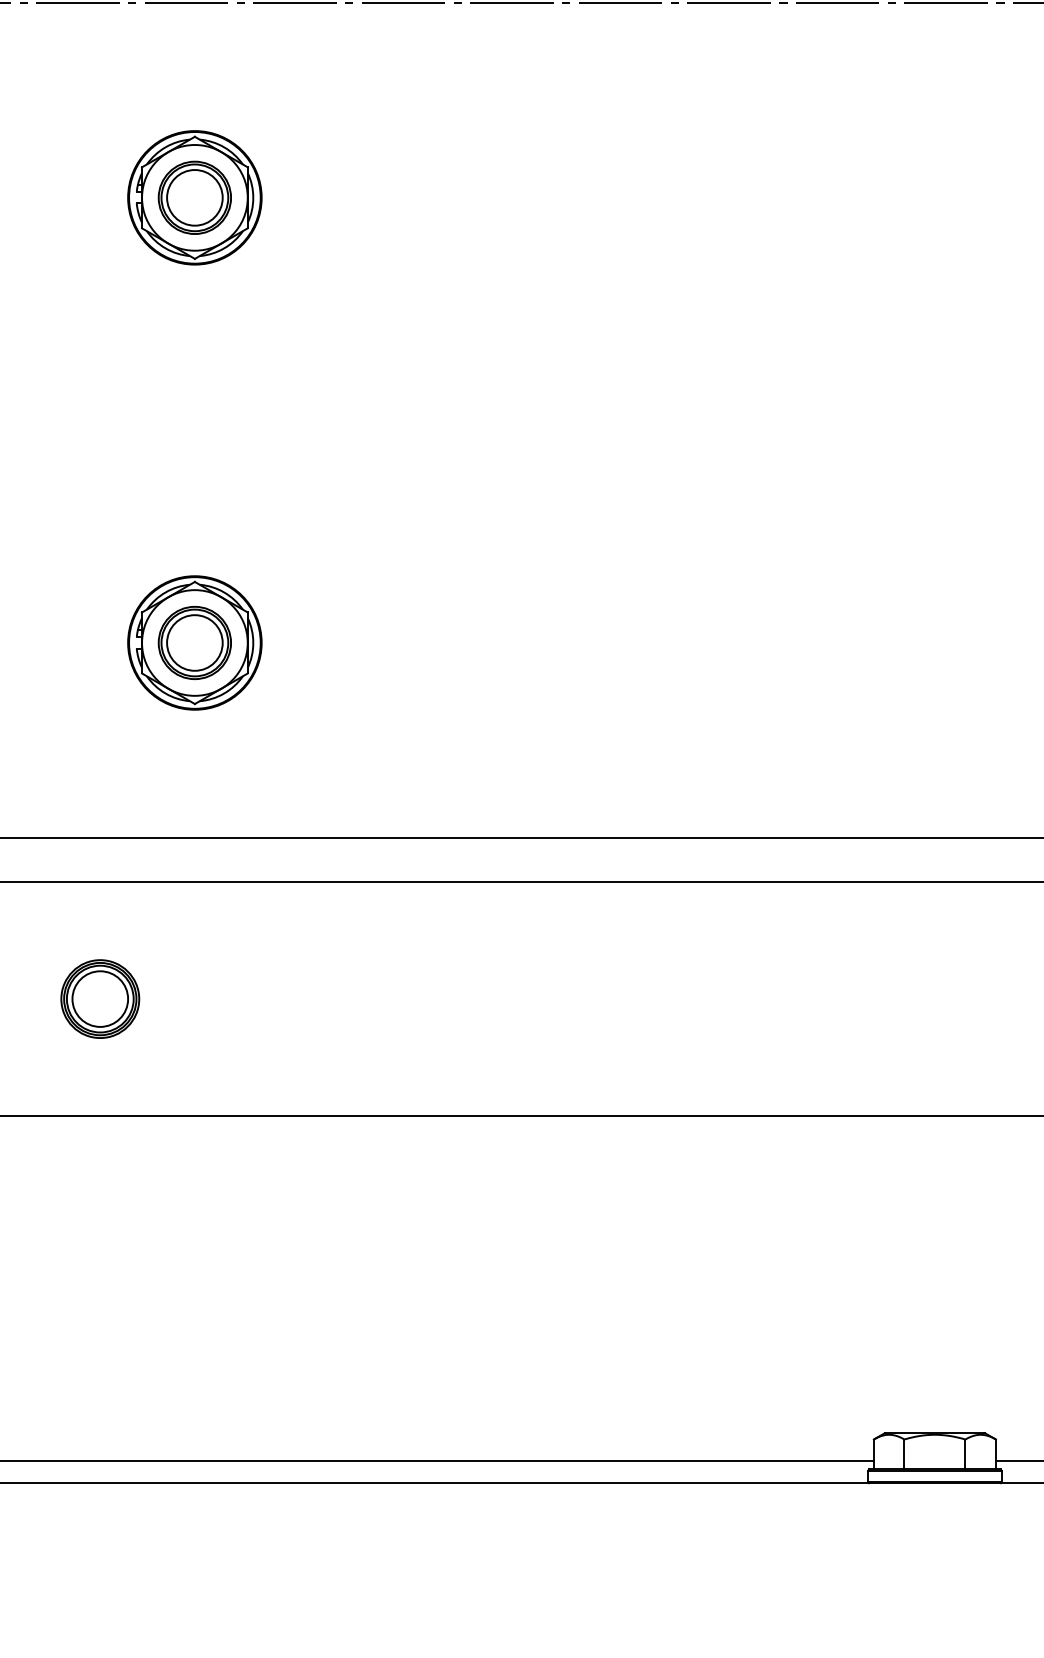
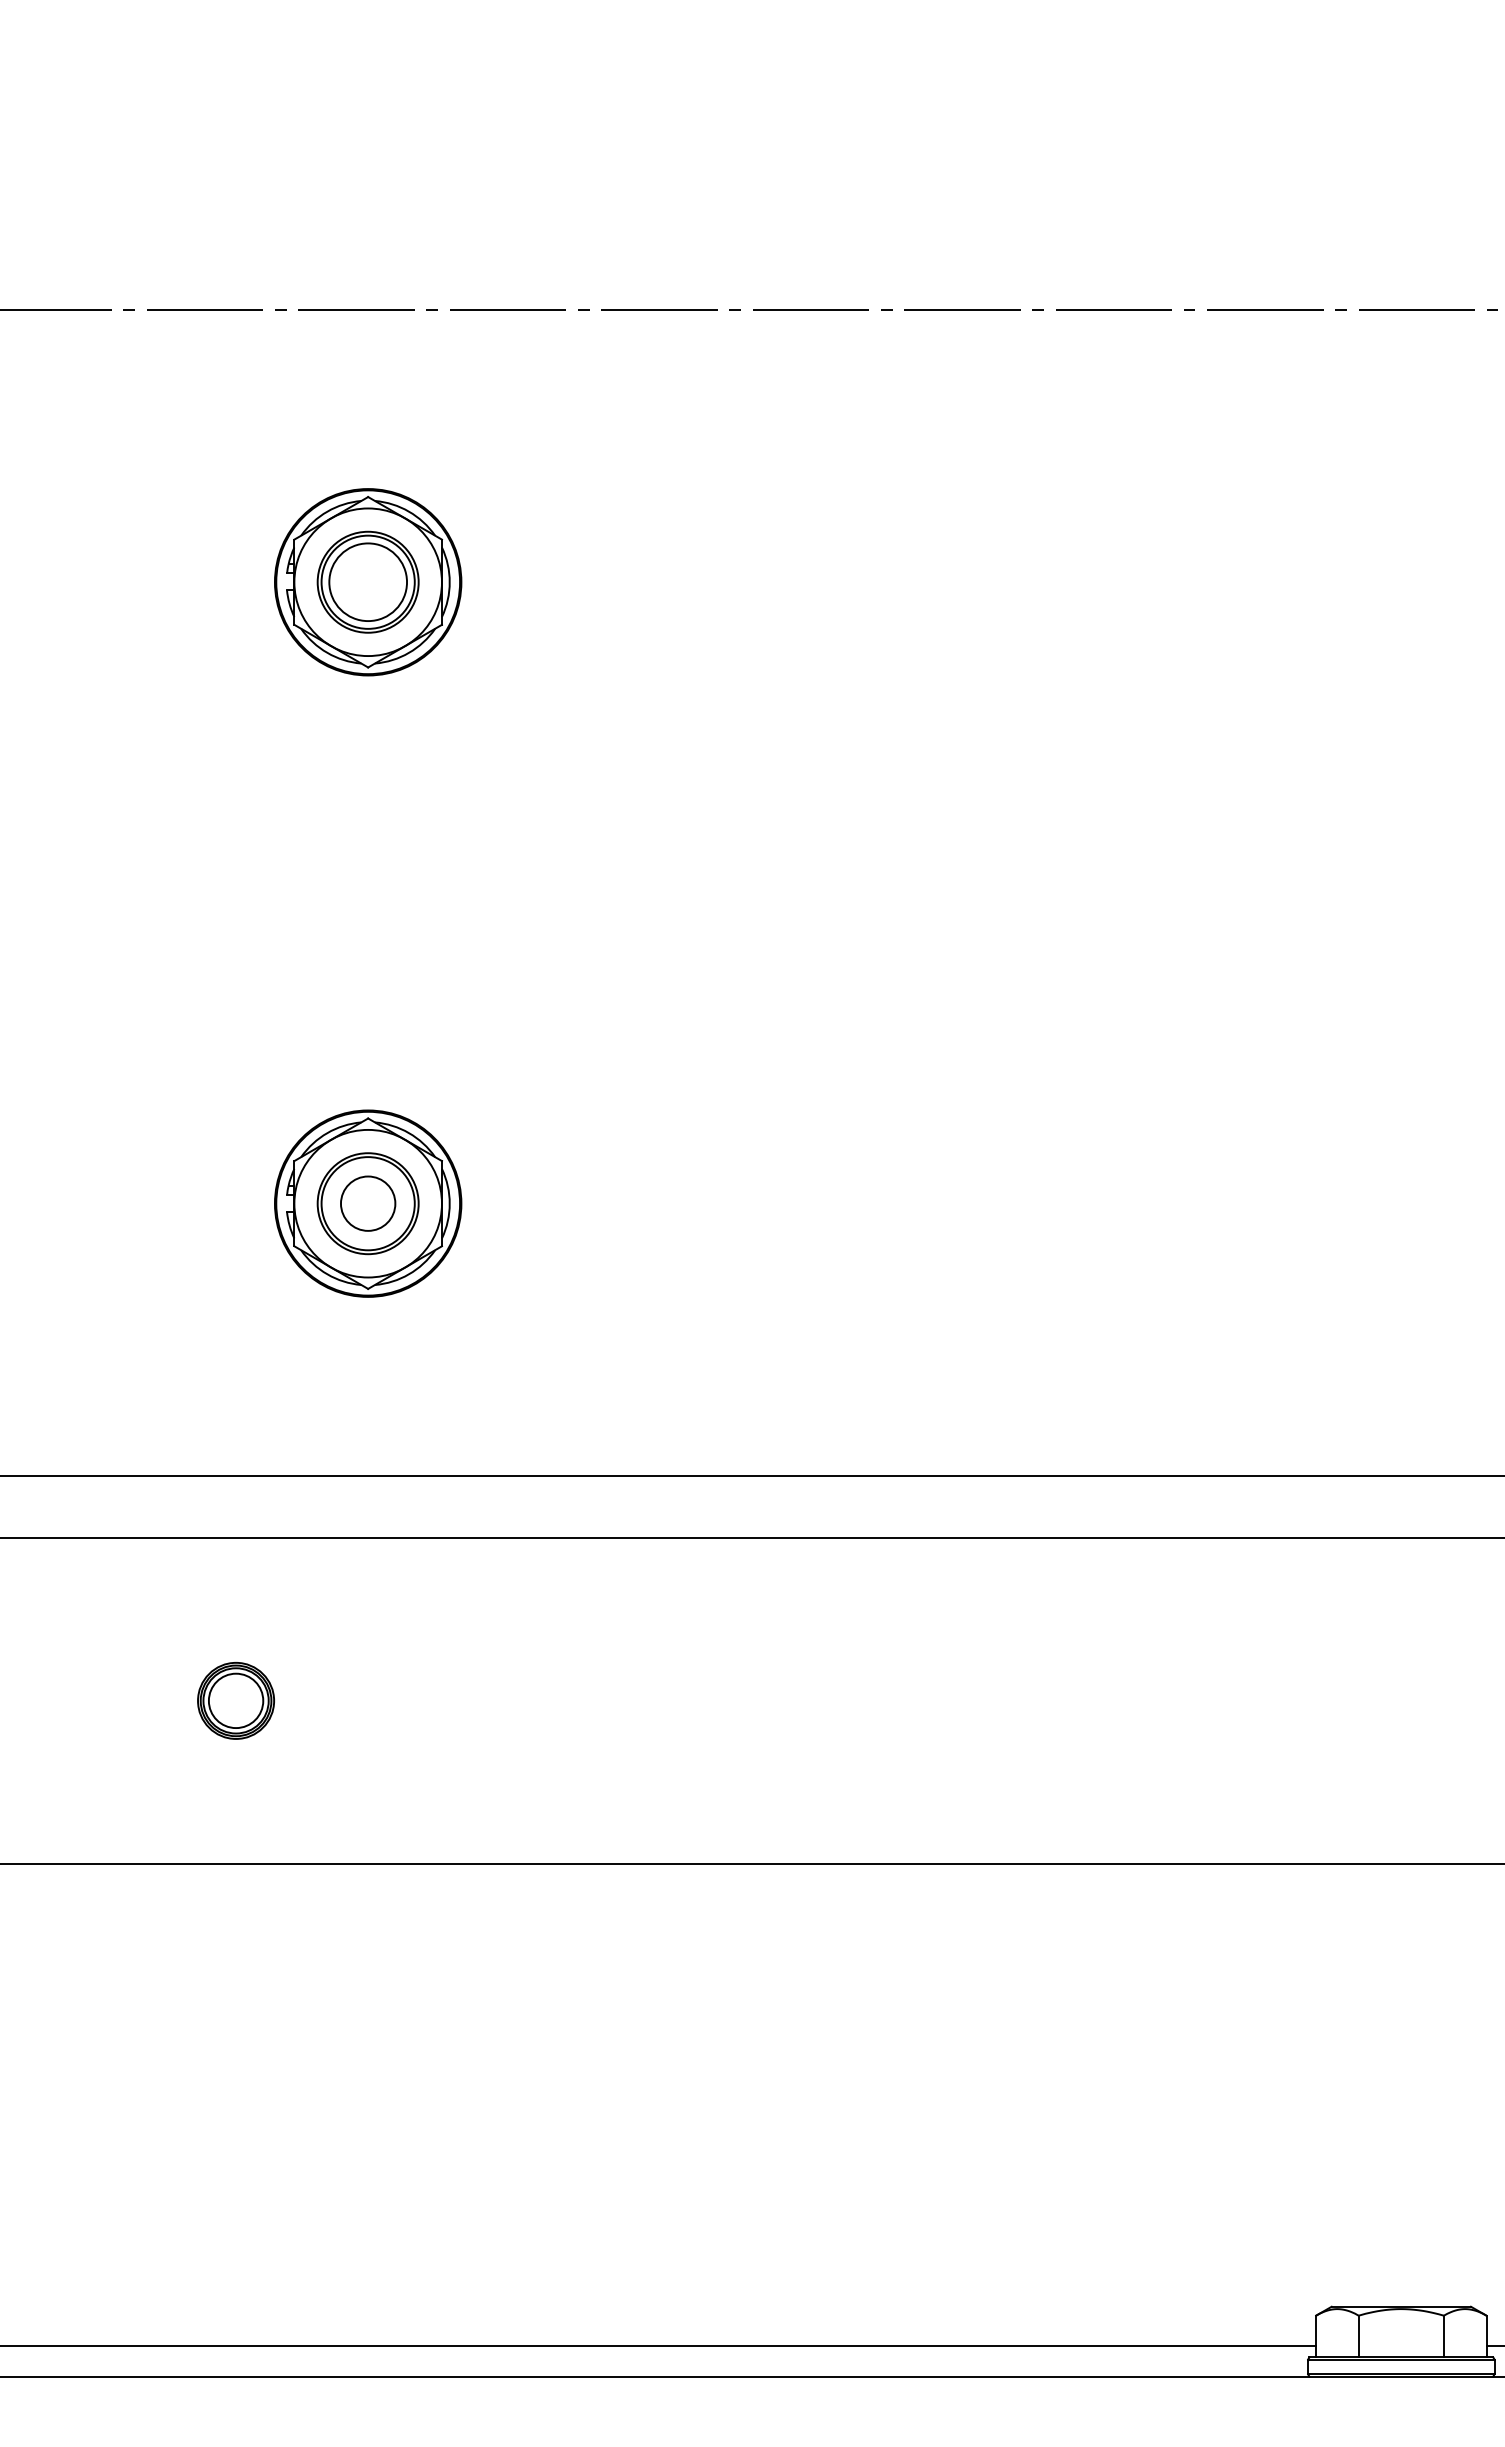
circle: (195, 642) -> (368, 1203), size x0.7
part: (99, 998) -> (235, 1700), size x0.7

